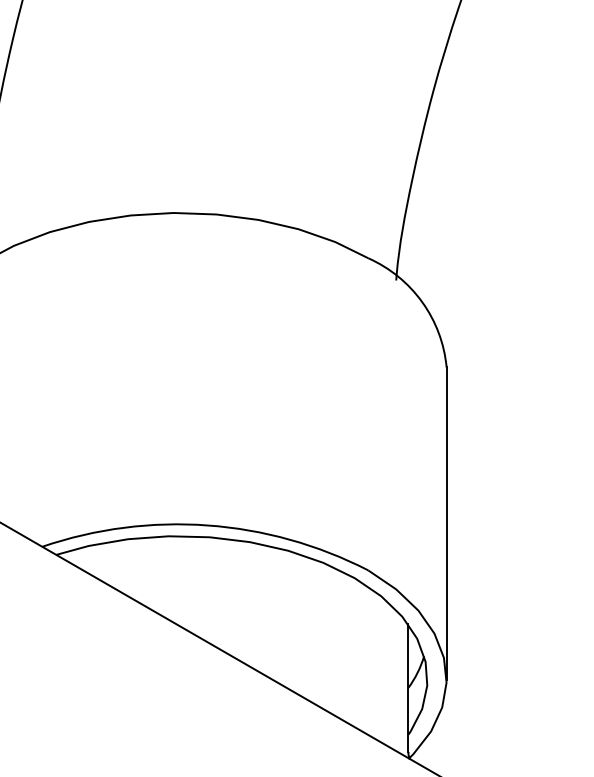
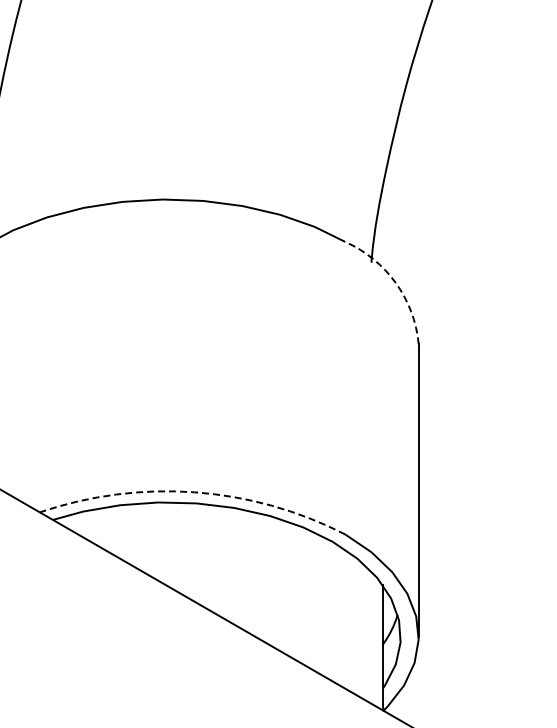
arc: (421, 302) -> (395, 283), solid -> dashed
arc: (207, 525) -> (194, 492), solid -> dashed

